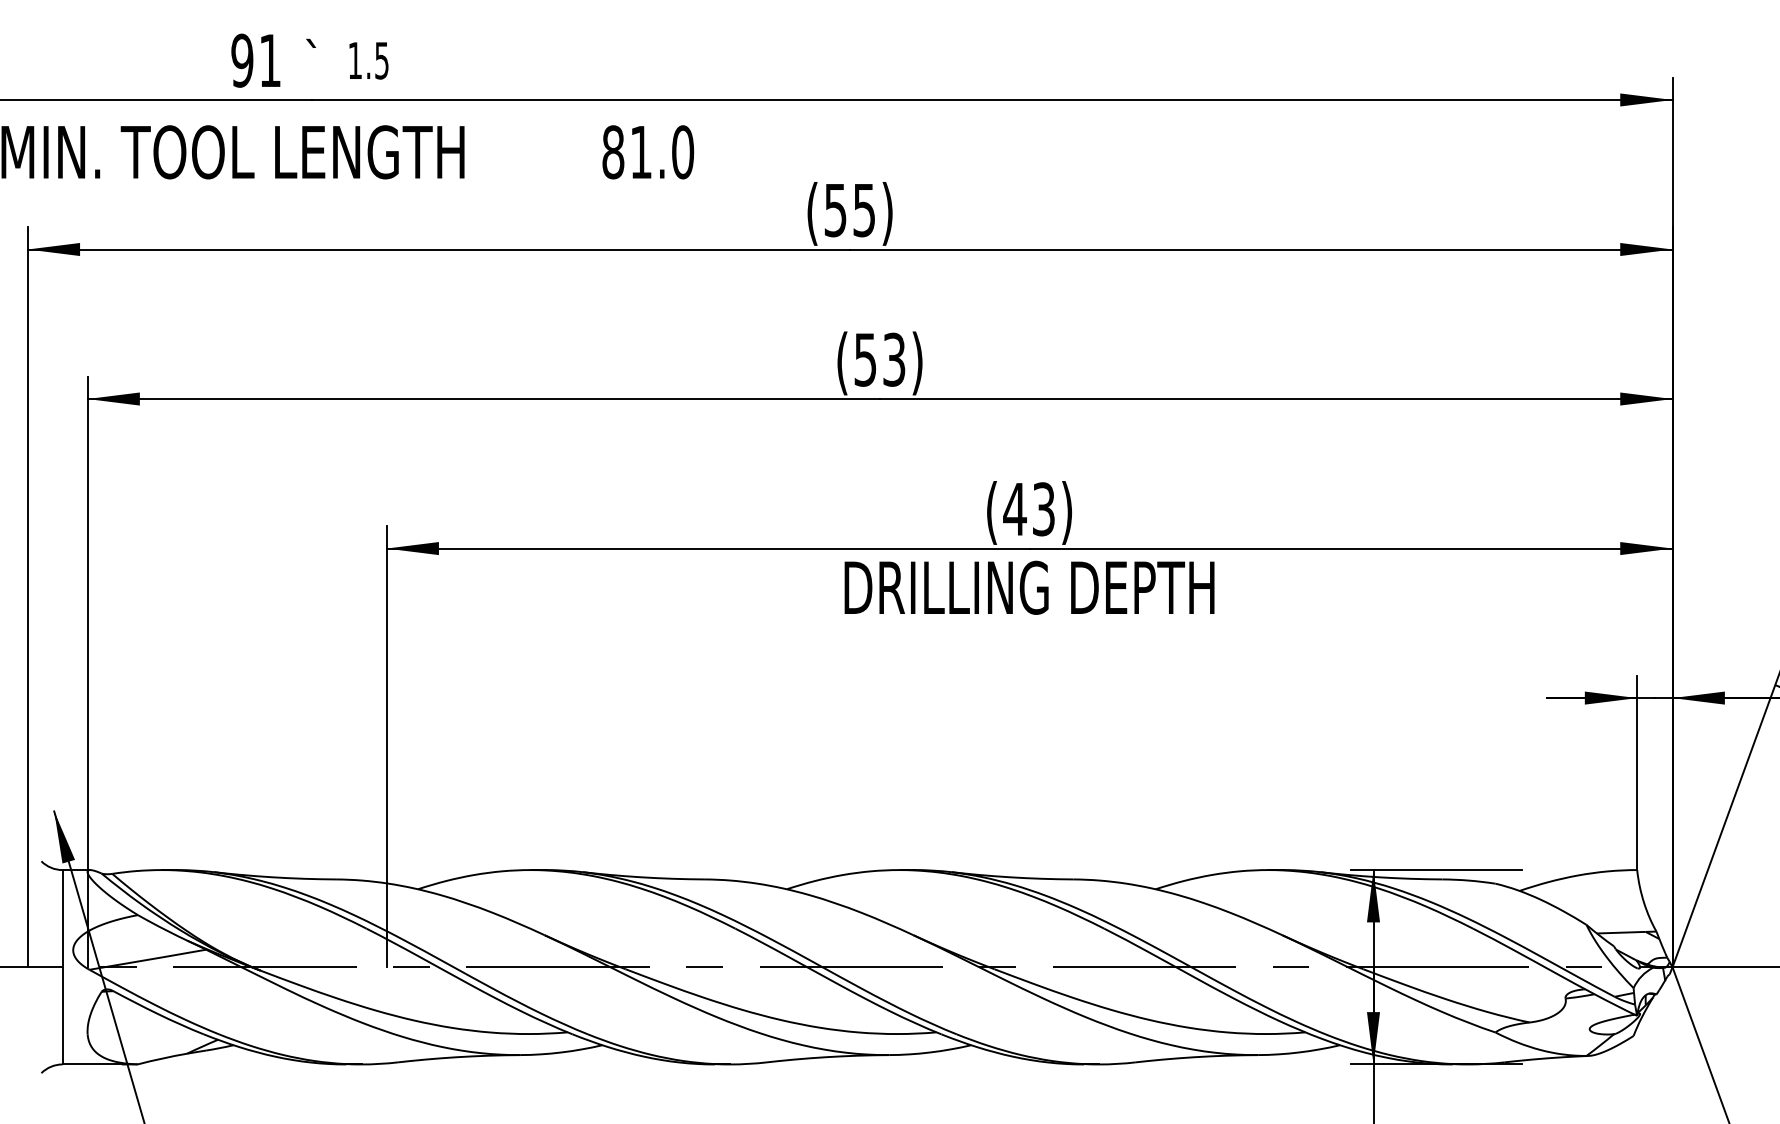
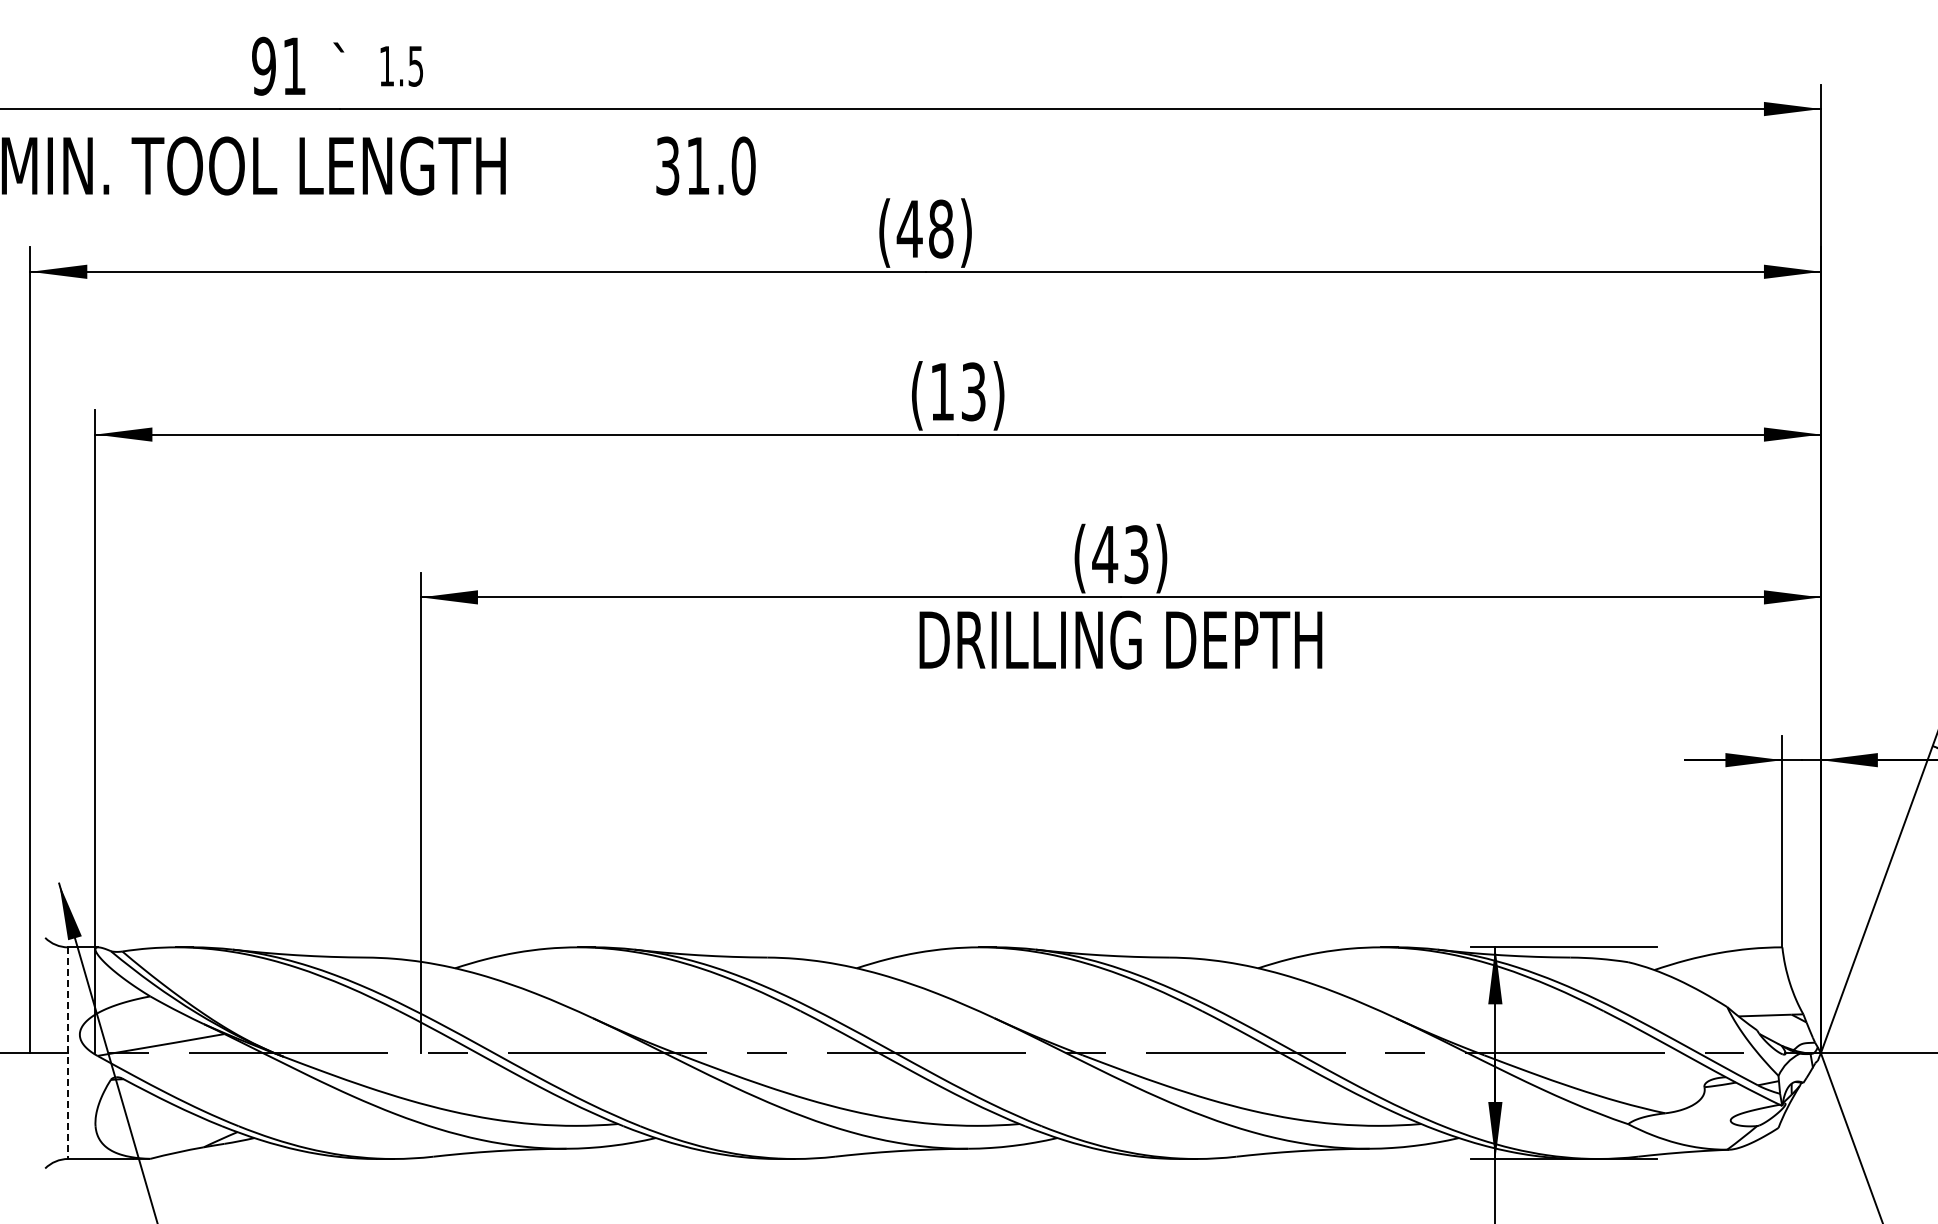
text: (613, 151) -> (667, 165), 81.0 -> 31.0
text: (849, 209) -> (924, 228), (55) -> (48)
text: (864, 360) -> (941, 392), (53) -> (13)
line: (62, 967) -> (68, 1053), solid -> dashed

